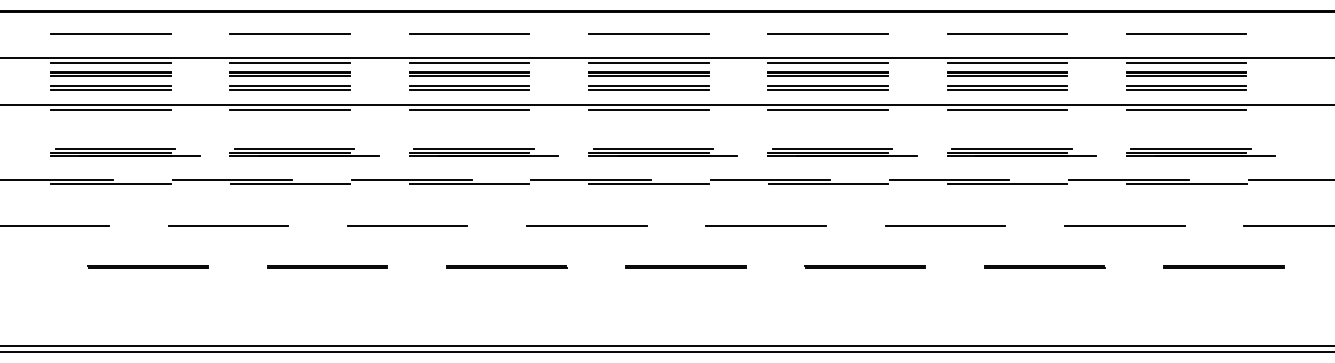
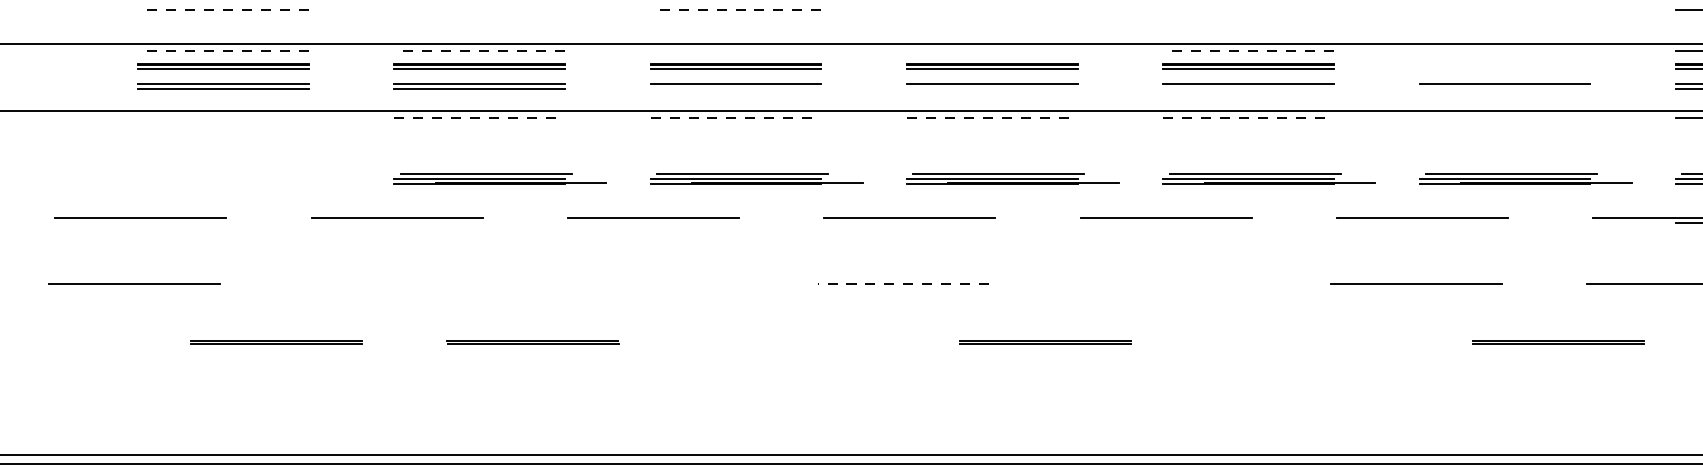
line: (110, 34) -> (222, 10), solid -> dashed
line: (289, 34) -> (478, 10), removed
line: (469, 34) -> (735, 10), solid -> dashed
line: (648, 34) -> (991, 10), removed
line: (827, 34) -> (1247, 10), removed
line: (1007, 34) -> (1505, 10), removed
line: (110, 62) -> (222, 50), solid -> dashed
line: (290, 62) -> (479, 50), solid -> dashed
line: (469, 62) -> (735, 50), removed
line: (648, 62) -> (991, 50), removed
line: (828, 62) -> (1249, 50), solid -> dashed
line: (1007, 62) -> (1505, 50), removed
part: (1007, 73) -> (1505, 65), removed
line: (469, 89) -> (735, 88), removed
line: (648, 89) -> (991, 88), removed
line: (827, 89) -> (1247, 88), removed
line: (1007, 89) -> (1505, 88), removed
line: (110, 109) -> (222, 117), removed
line: (290, 109) -> (479, 117), solid -> dashed
line: (469, 109) -> (735, 117), solid -> dashed
line: (648, 109) -> (991, 117), solid -> dashed
line: (828, 109) -> (1249, 117), solid -> dashed
line: (1007, 109) -> (1505, 117), removed
part: (125, 152) -> (244, 178), removed
line: (110, 183) -> (222, 223), removed
line: (290, 183) -> (479, 223), removed
line: (469, 183) -> (735, 223), removed
line: (648, 183) -> (991, 223), removed
line: (828, 183) -> (1249, 223), removed
line: (1007, 183) -> (1505, 223), removed
line: (228, 226) -> (391, 284), removed
line: (407, 226) -> (647, 284), removed
line: (586, 226) -> (903, 284), solid -> dashed
line: (765, 226) -> (1159, 284), removed
line: (506, 266) -> (788, 341), removed
line: (864, 266) -> (1300, 341), removed

